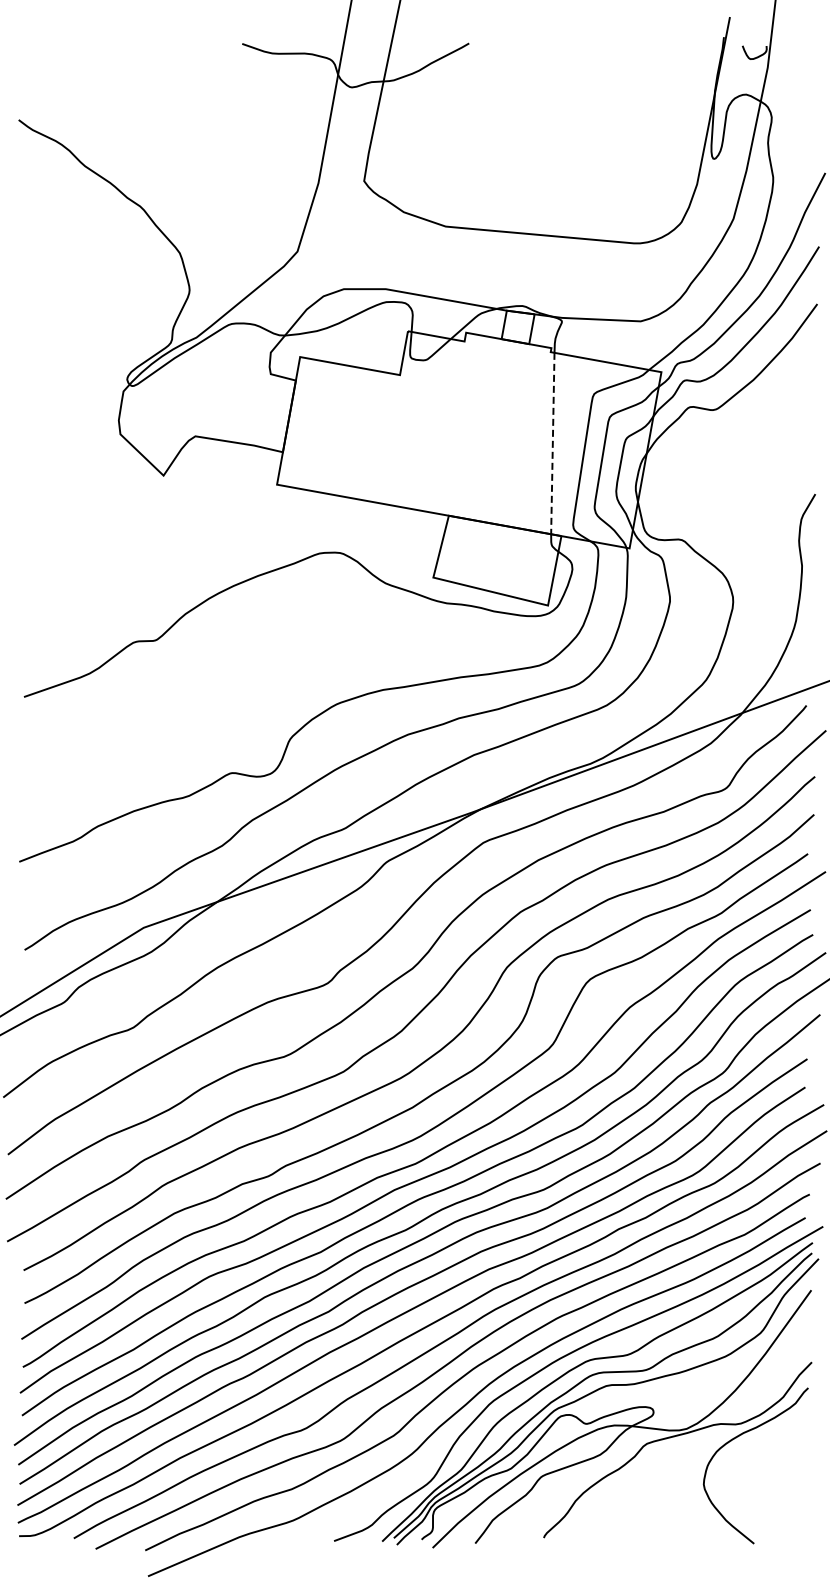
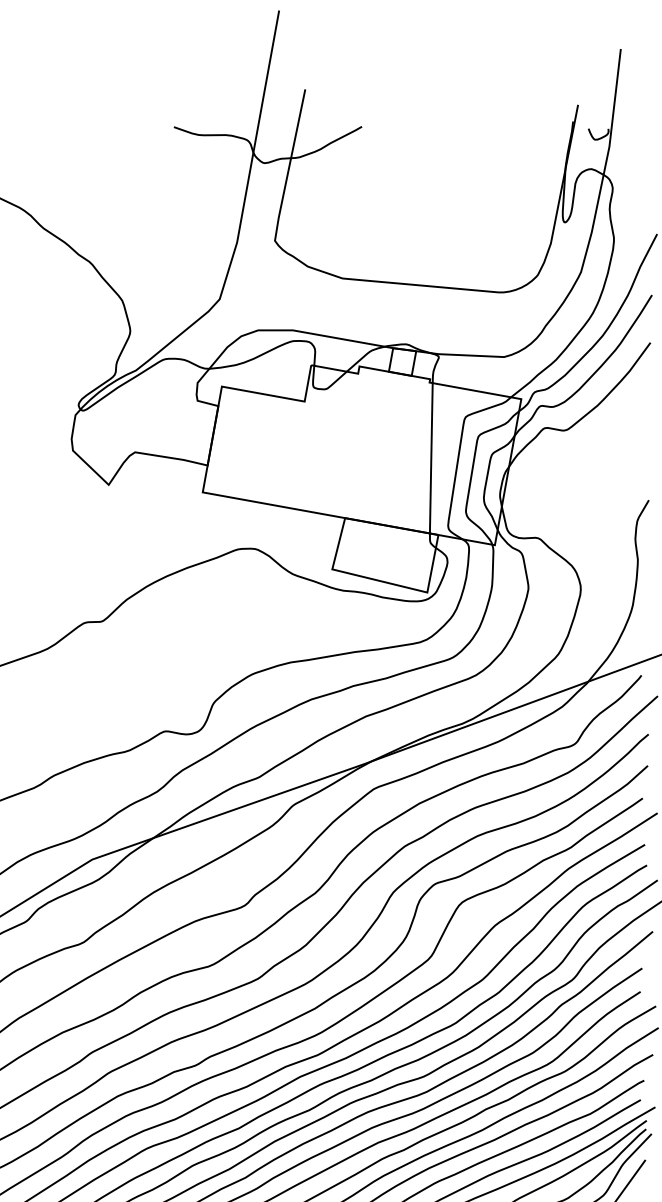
line: (552, 443) -> (431, 458), dashed -> solid

